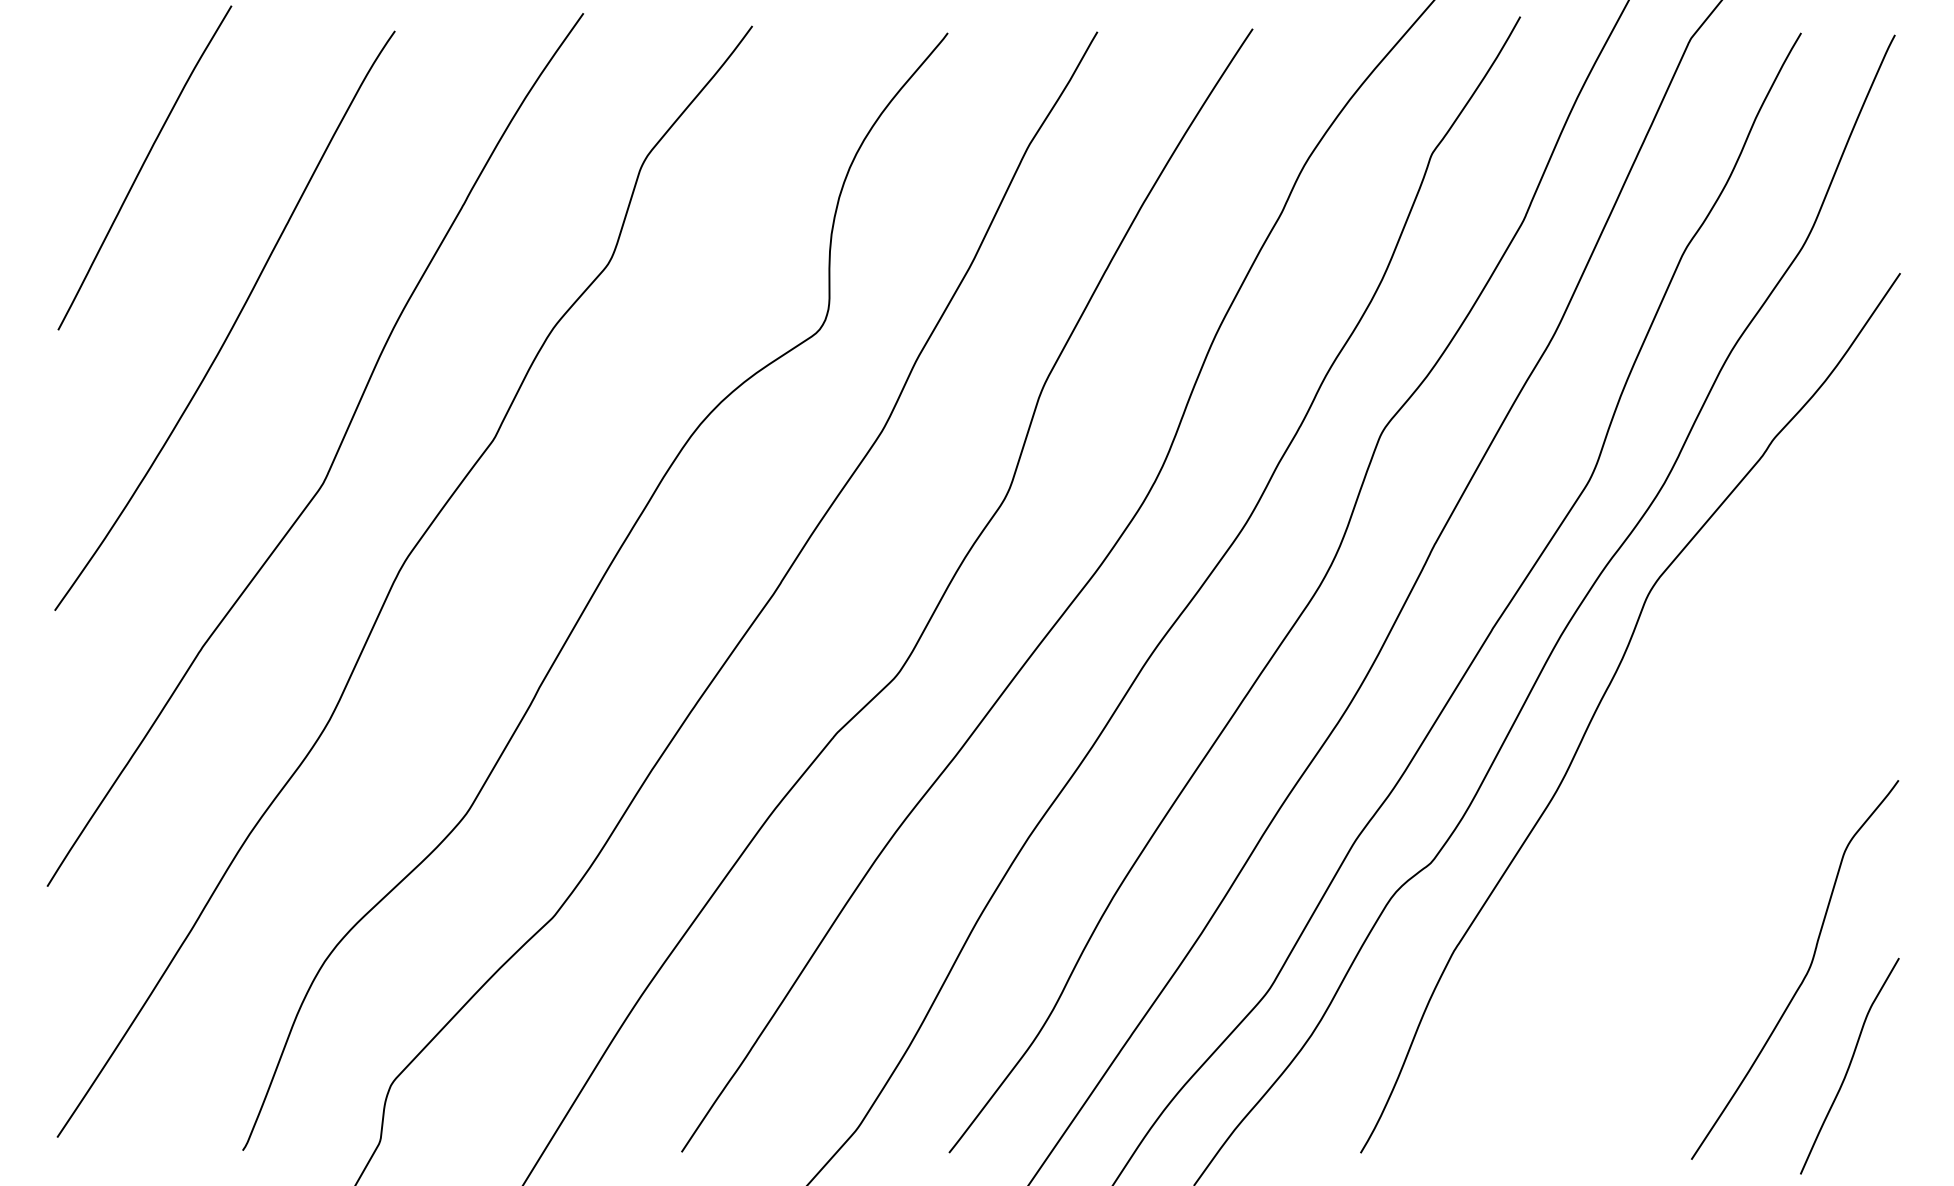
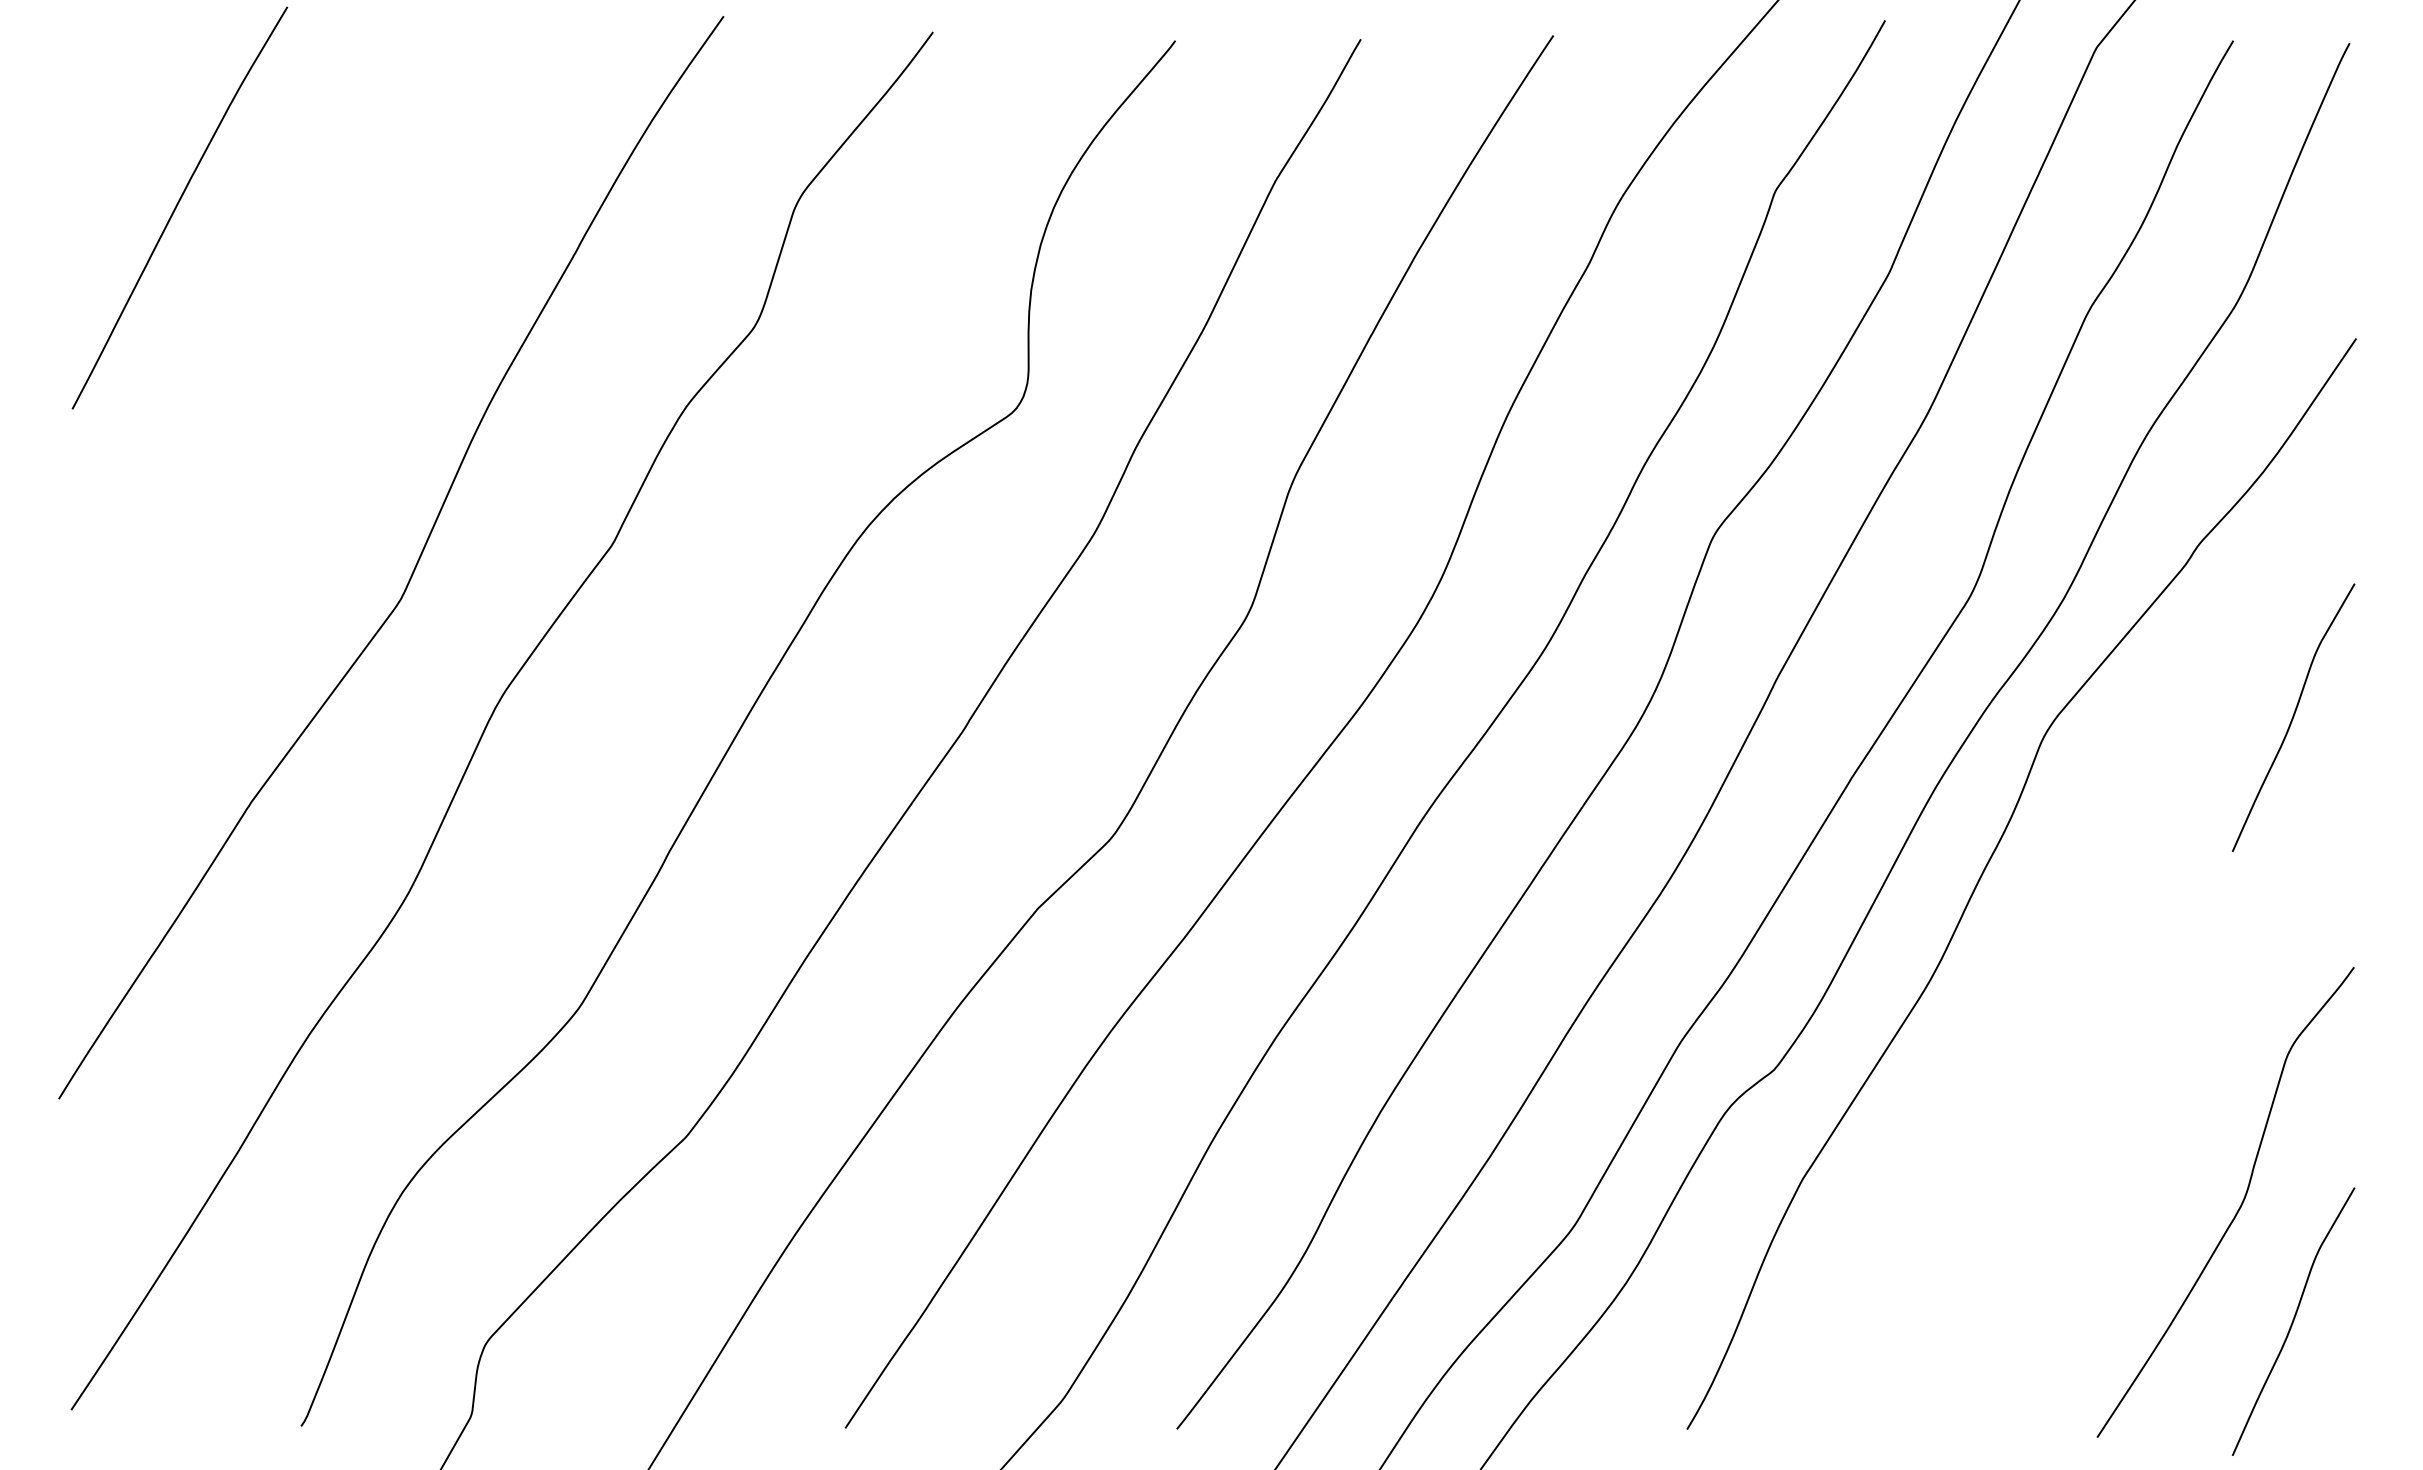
curve: (232, 325) -> (288, 403), removed
curve: (1849, 578) -> (2293, 717), added

